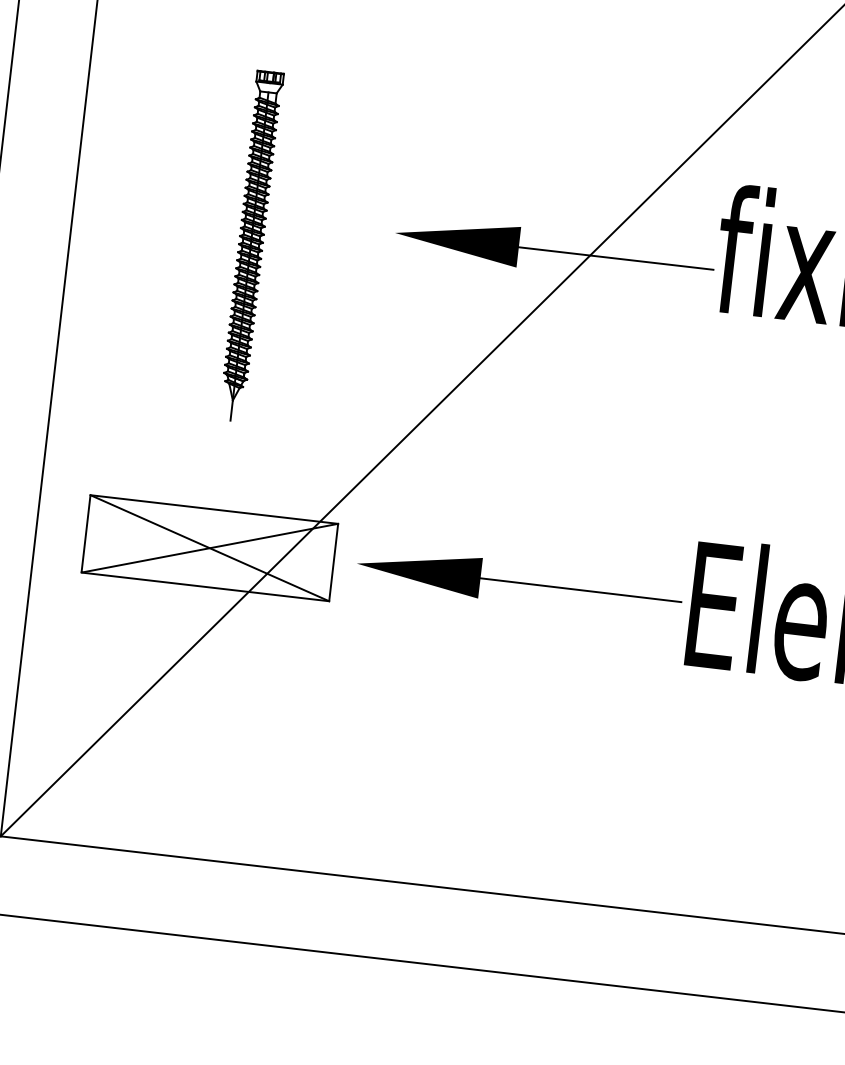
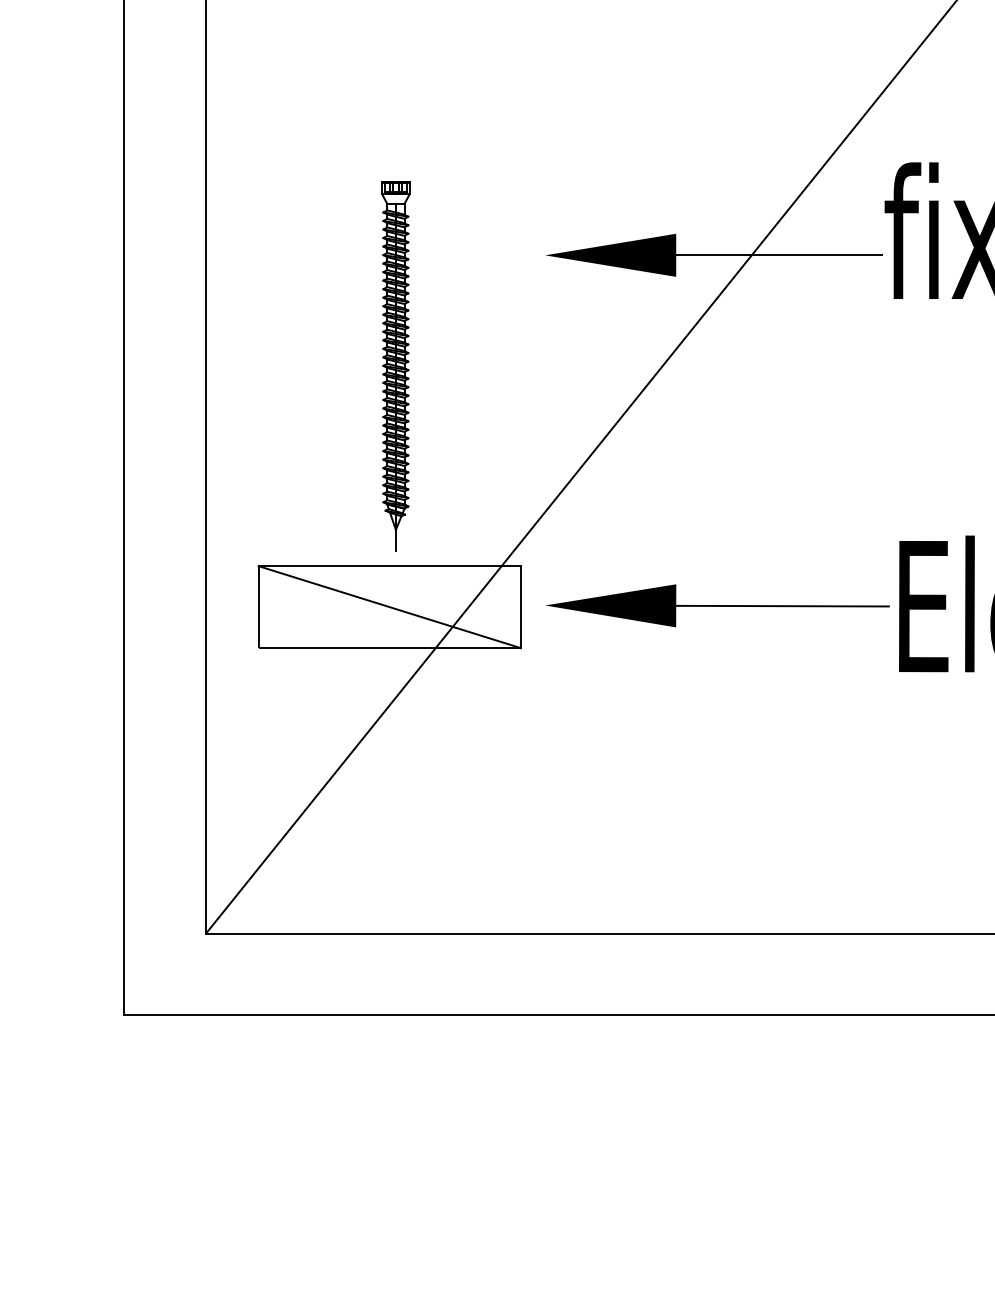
part: (250, 246) -> (395, 366), moved
line: (209, 548) -> (389, 607), removed

